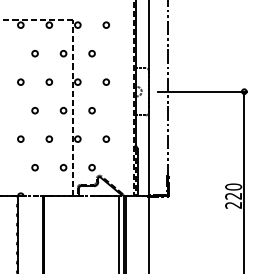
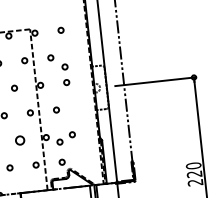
circle: (106, 64) -> (65, 66), added
circle: (49, 138) -> (20, 139), size x1.6
circle: (91, 145) -> (59, 142), added

